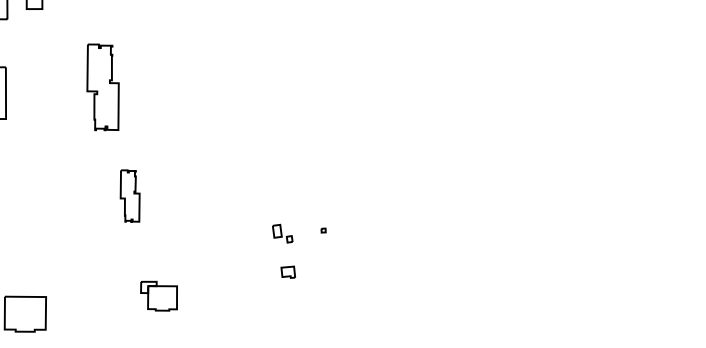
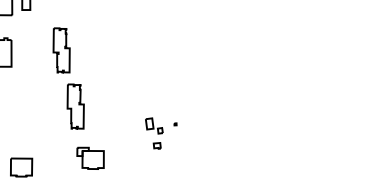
part: (129, 195) -> (75, 106), size x1.67
part: (282, 232) -> (154, 125), size x1.67
part: (158, 294) -> (90, 157), size x1.43

